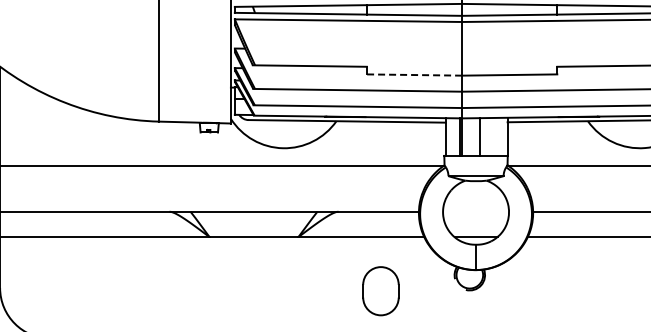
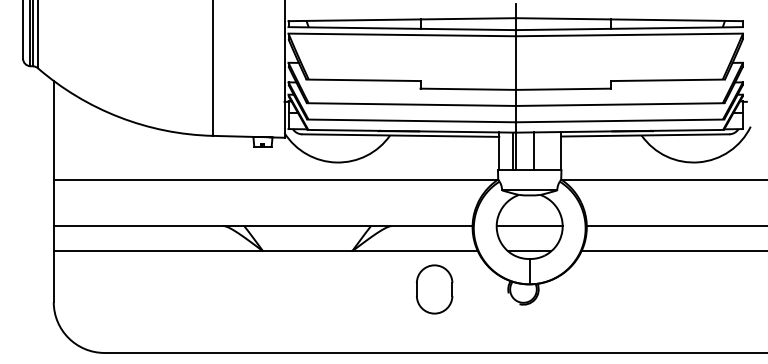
line: (414, 75) -> (468, 89), dashed -> solid
line: (475, 212) -> (529, 226), added
part: (380, 291) -> (434, 289), moved

